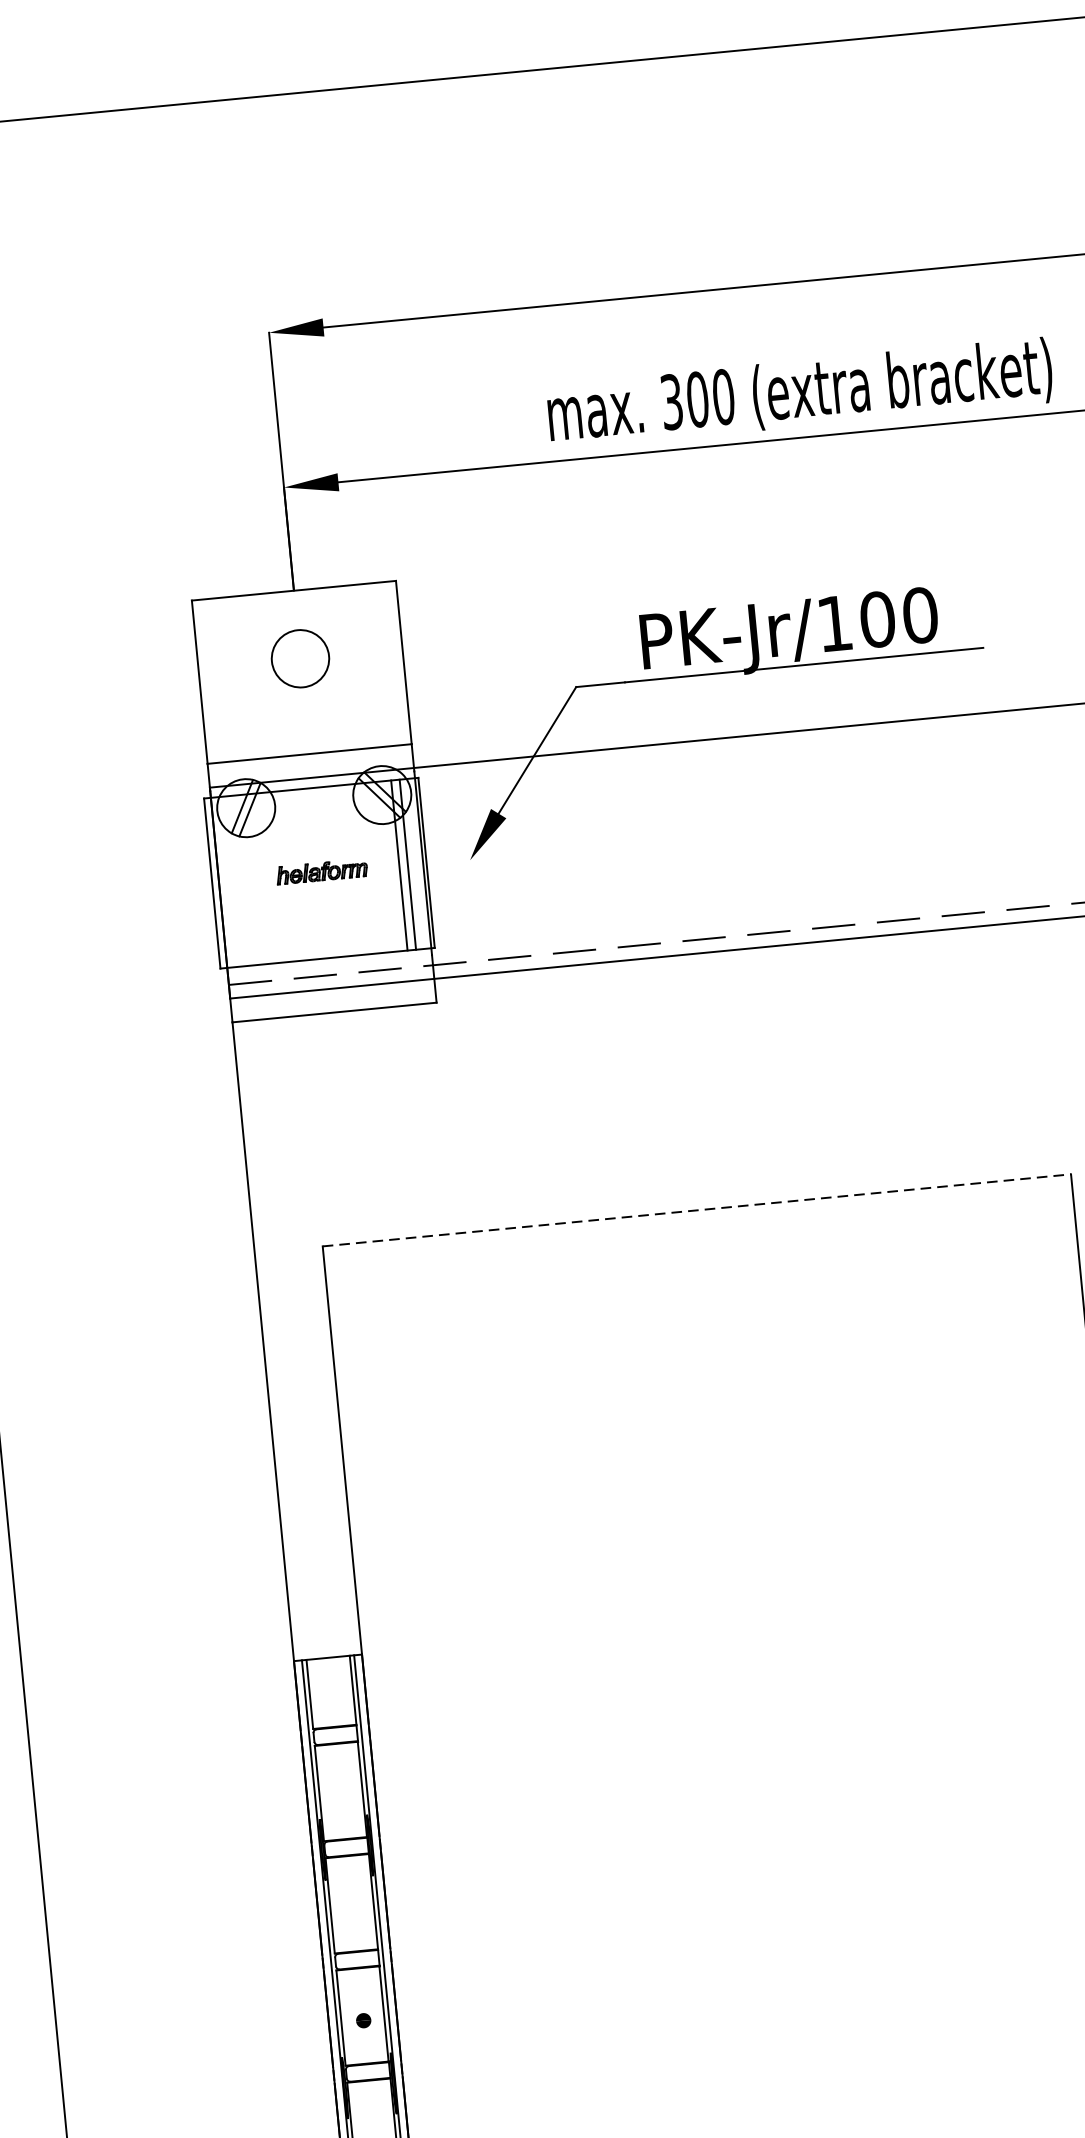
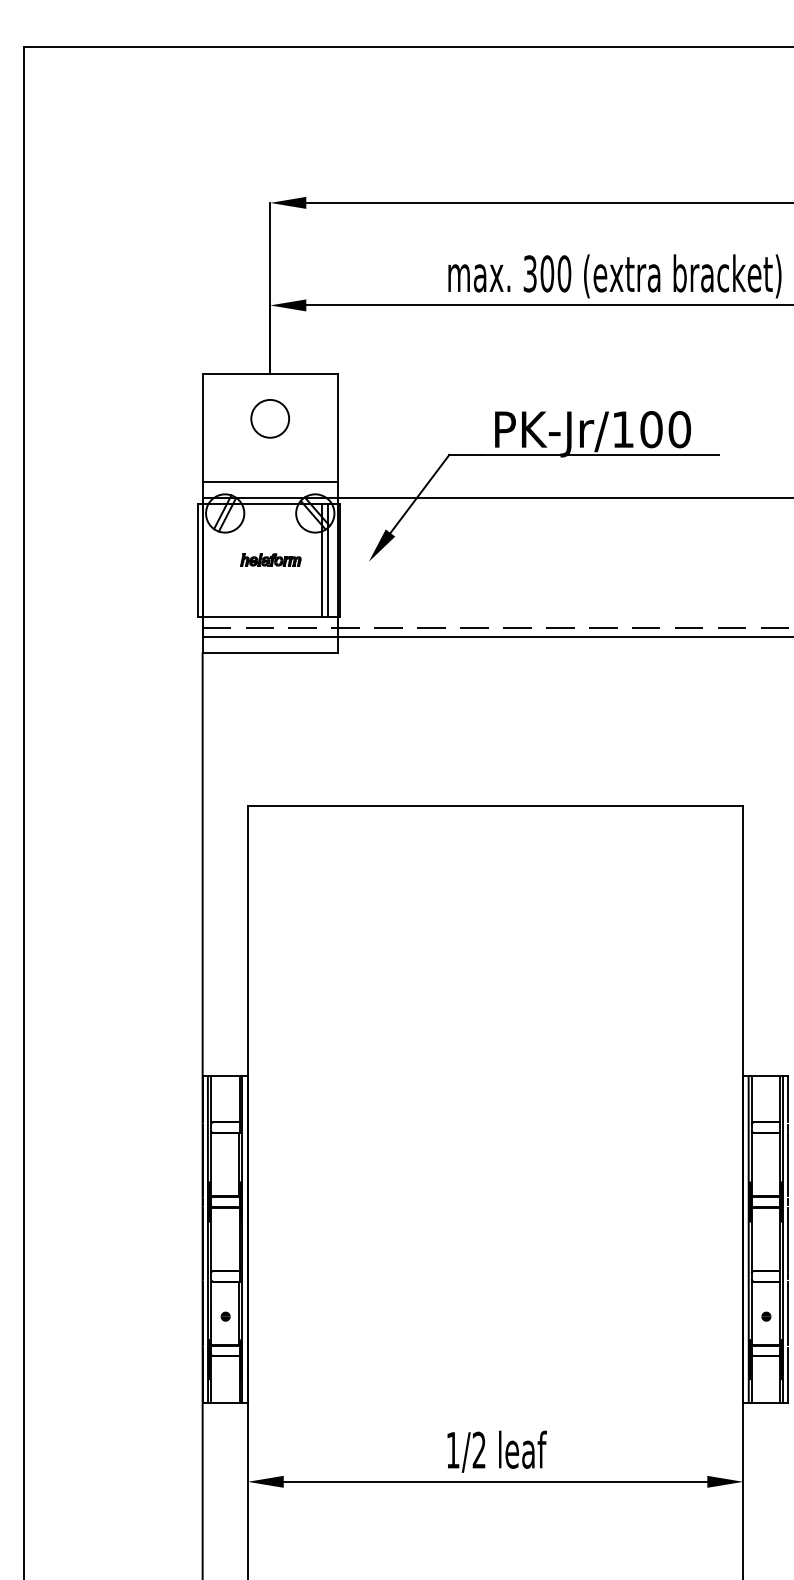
line: (696, 1209) -> (495, 805), dashed -> solid

